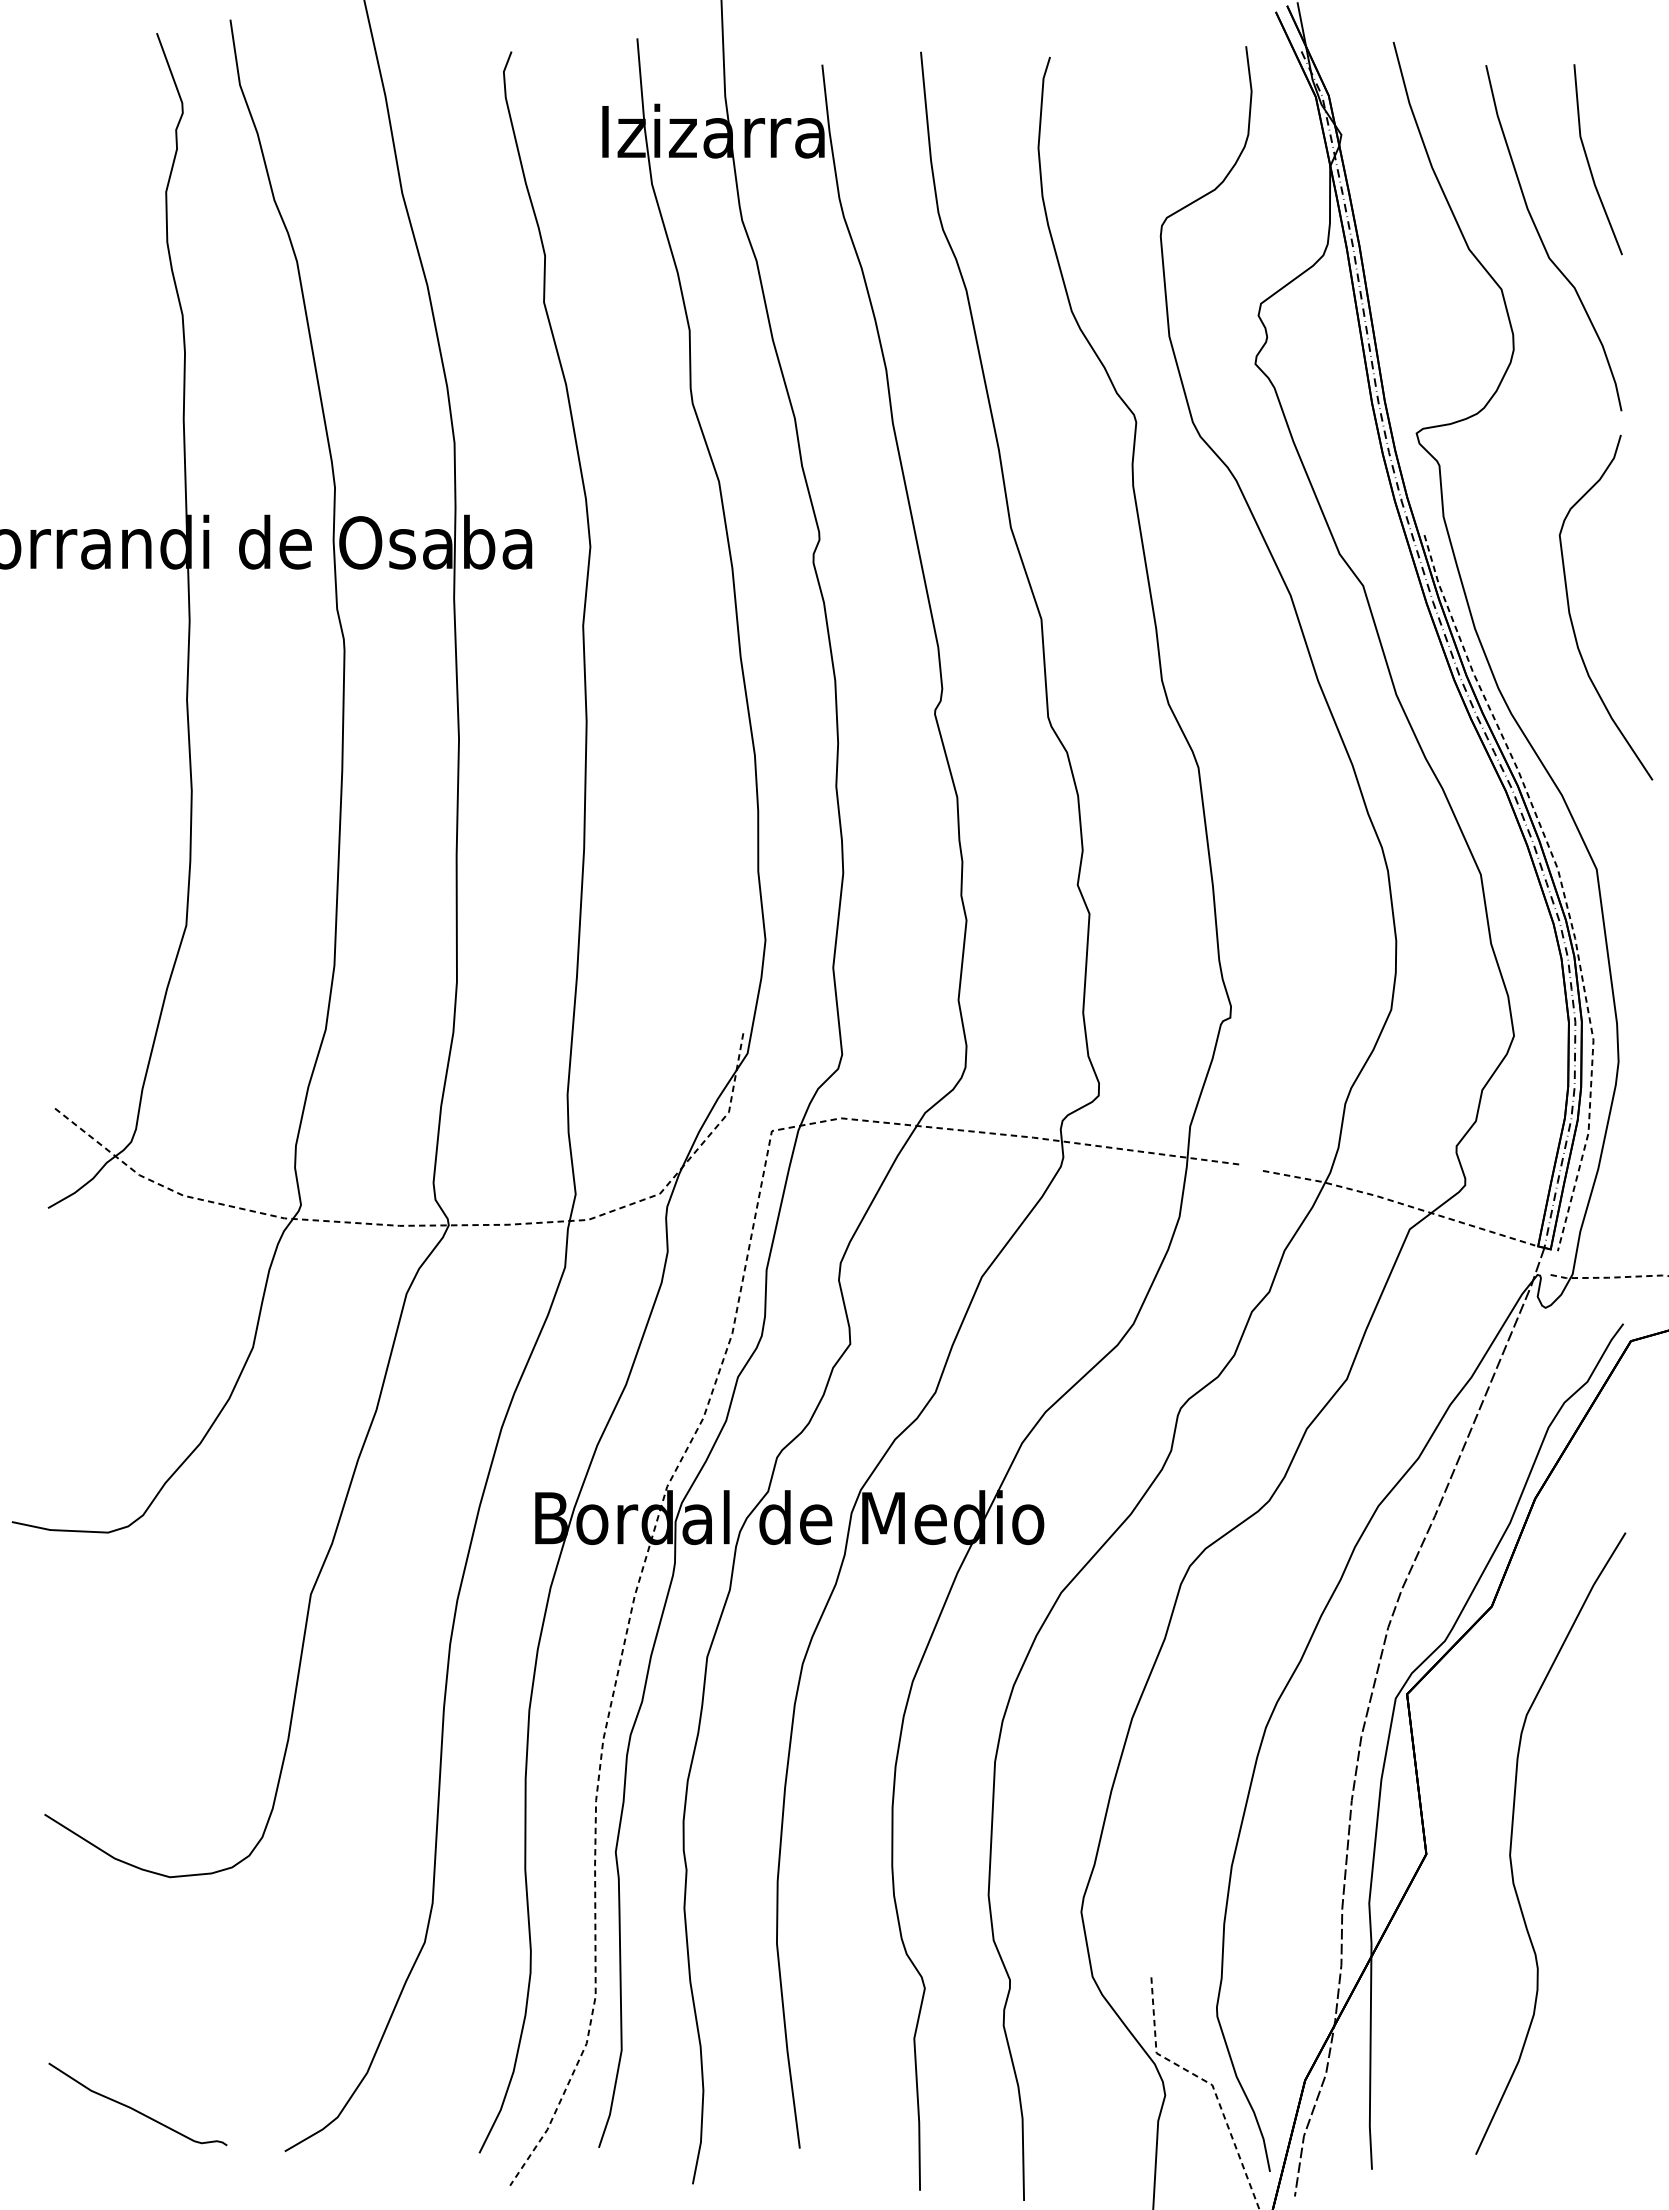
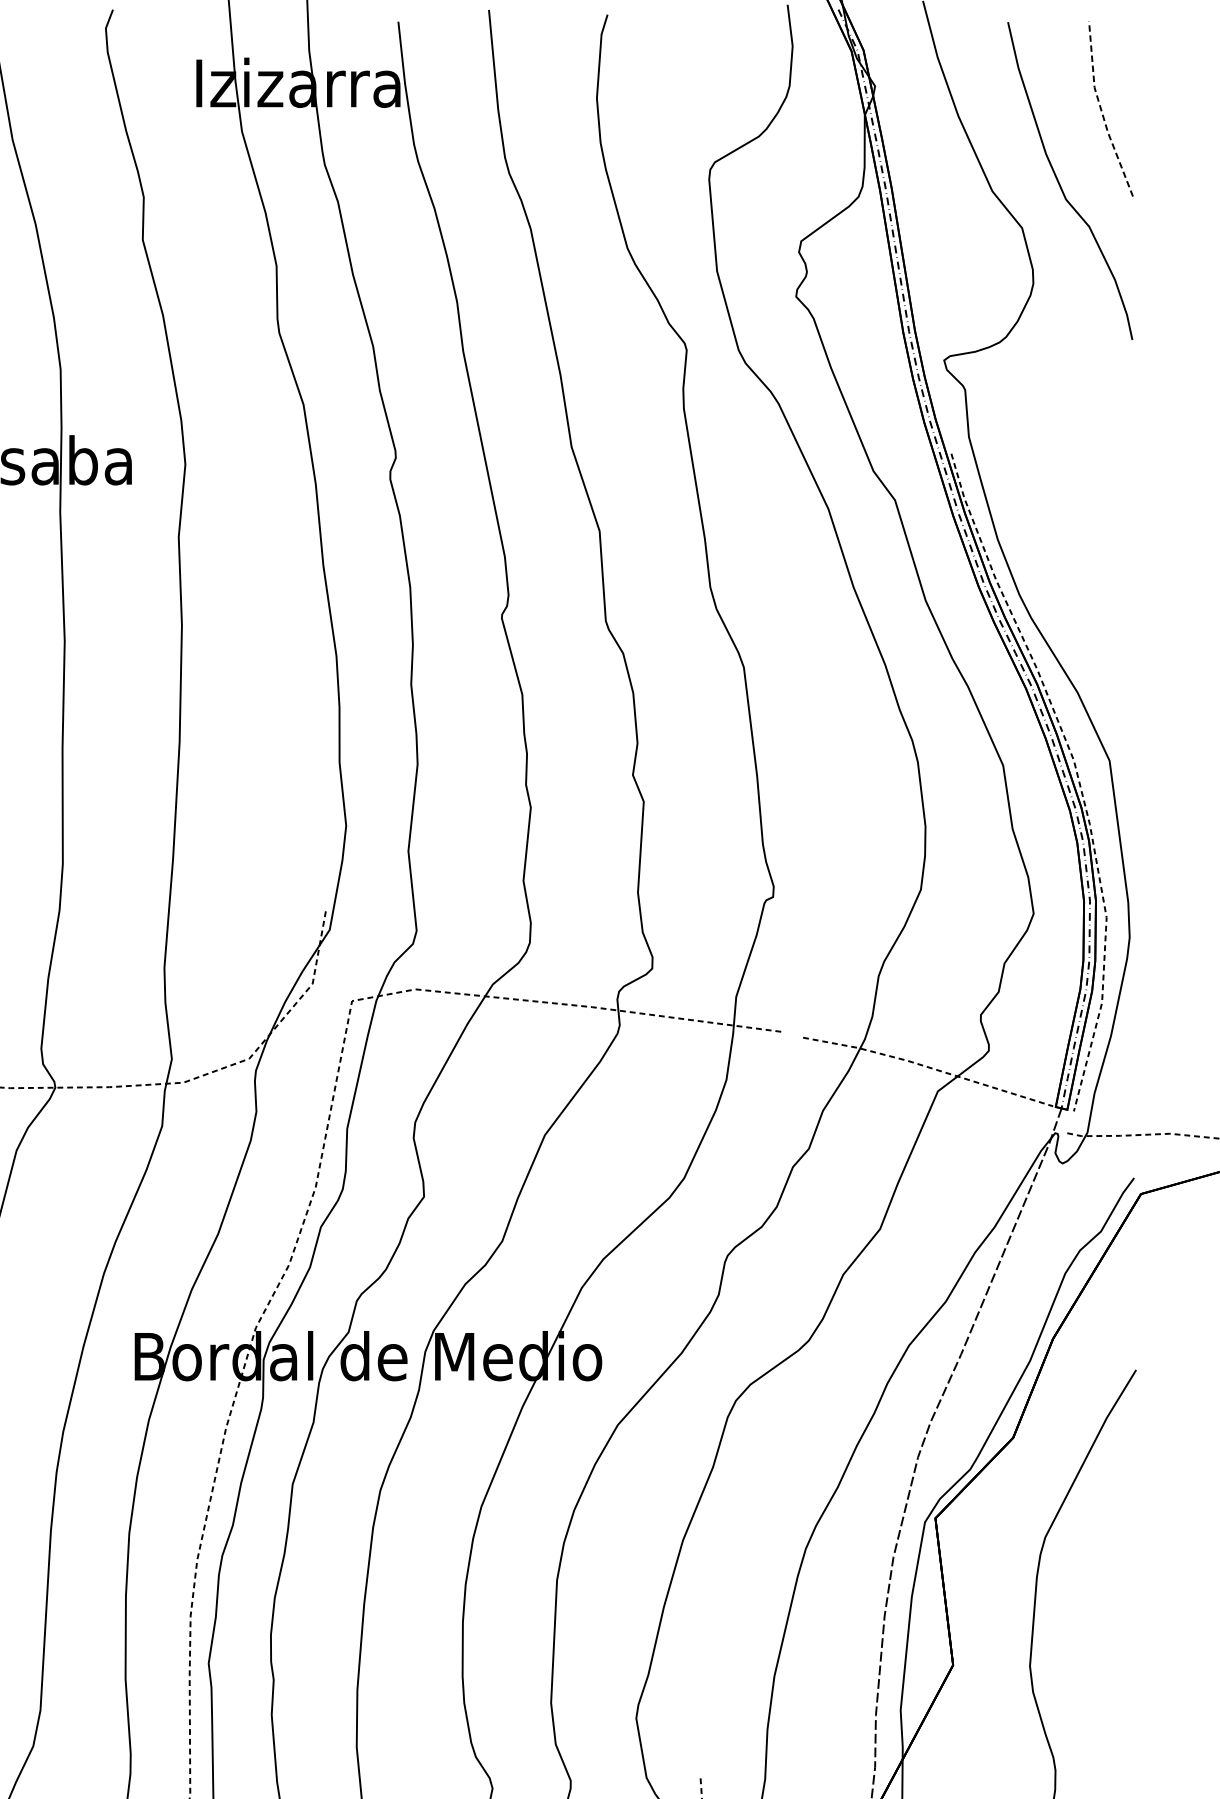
line: (1588, 162) -> (1102, 111), solid -> dashed
curve: (1571, 616) -> (1086, 528), removed

